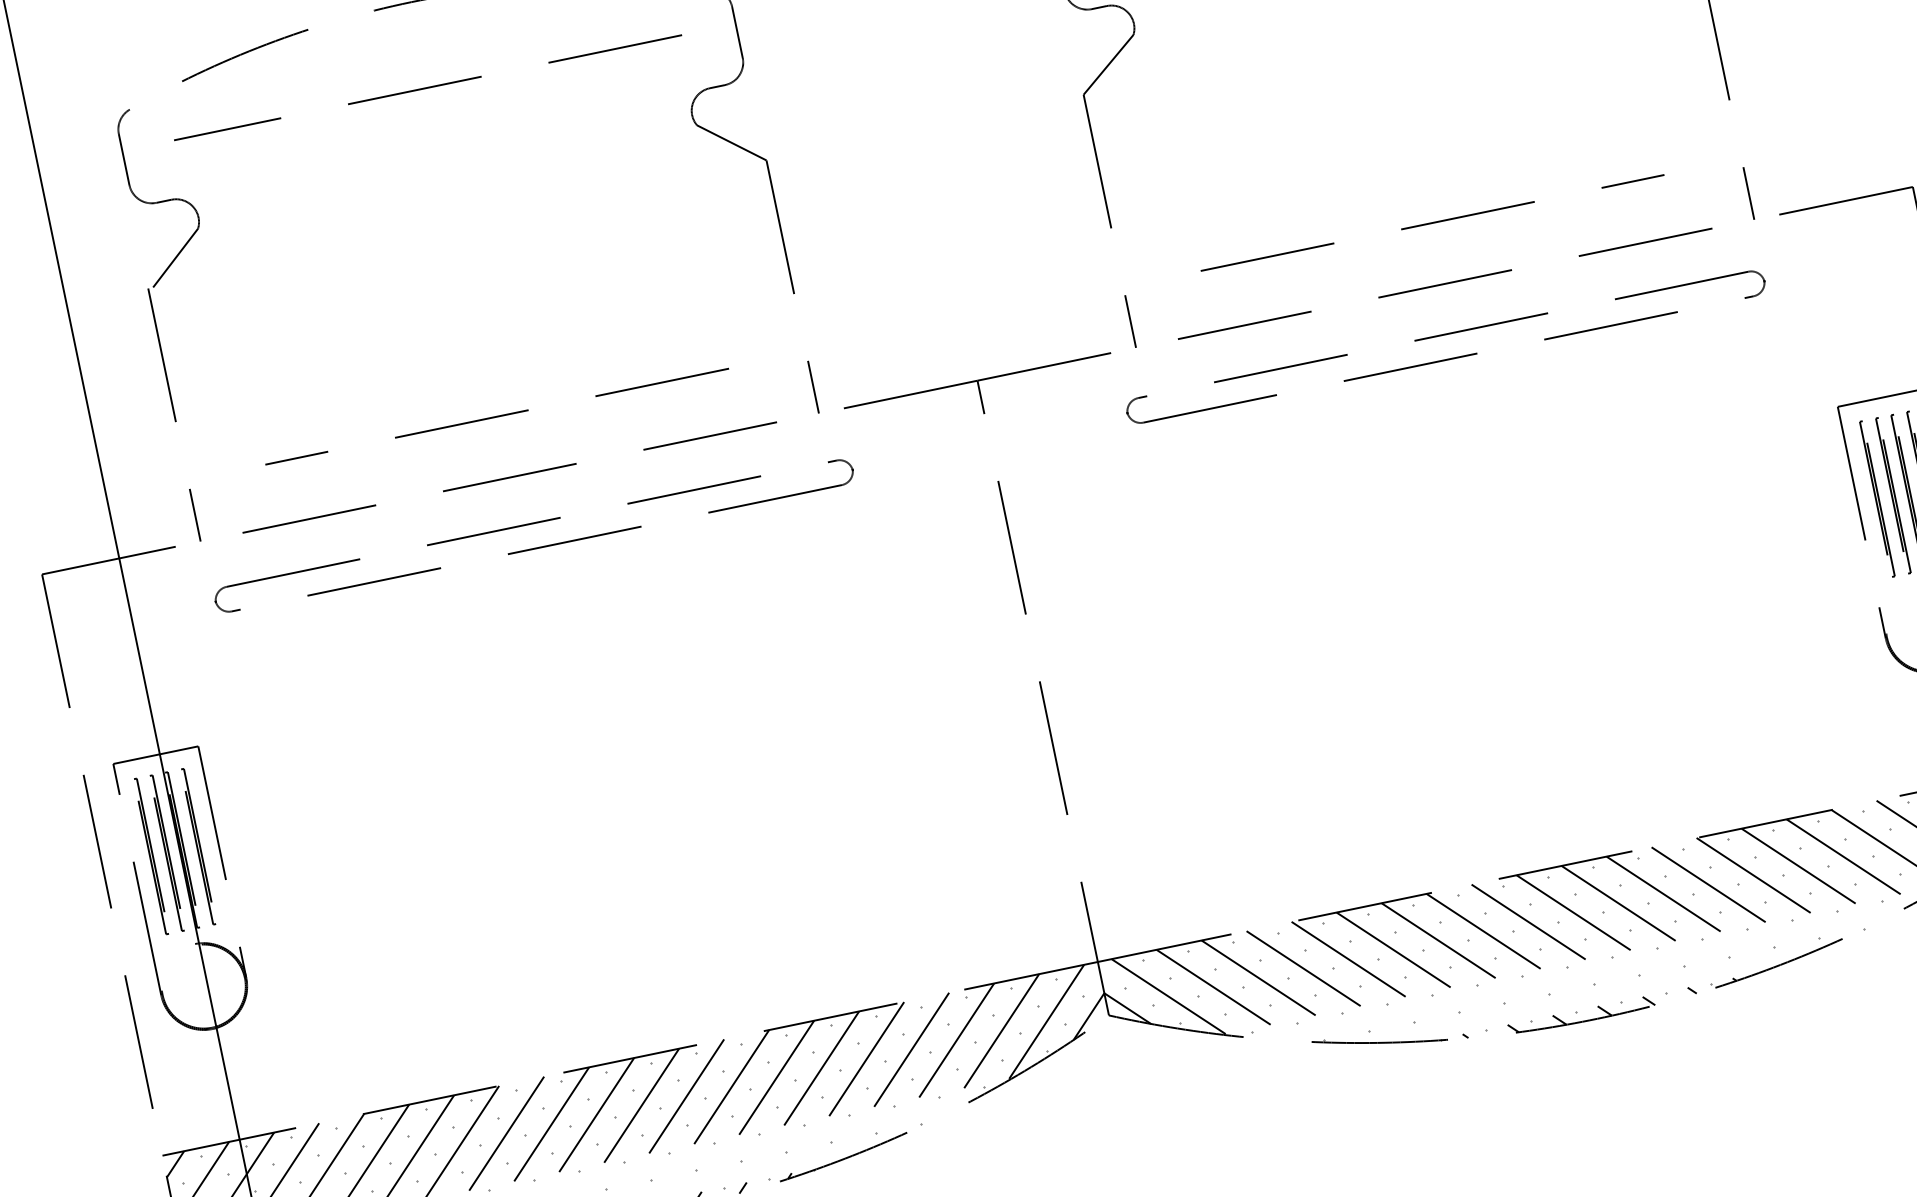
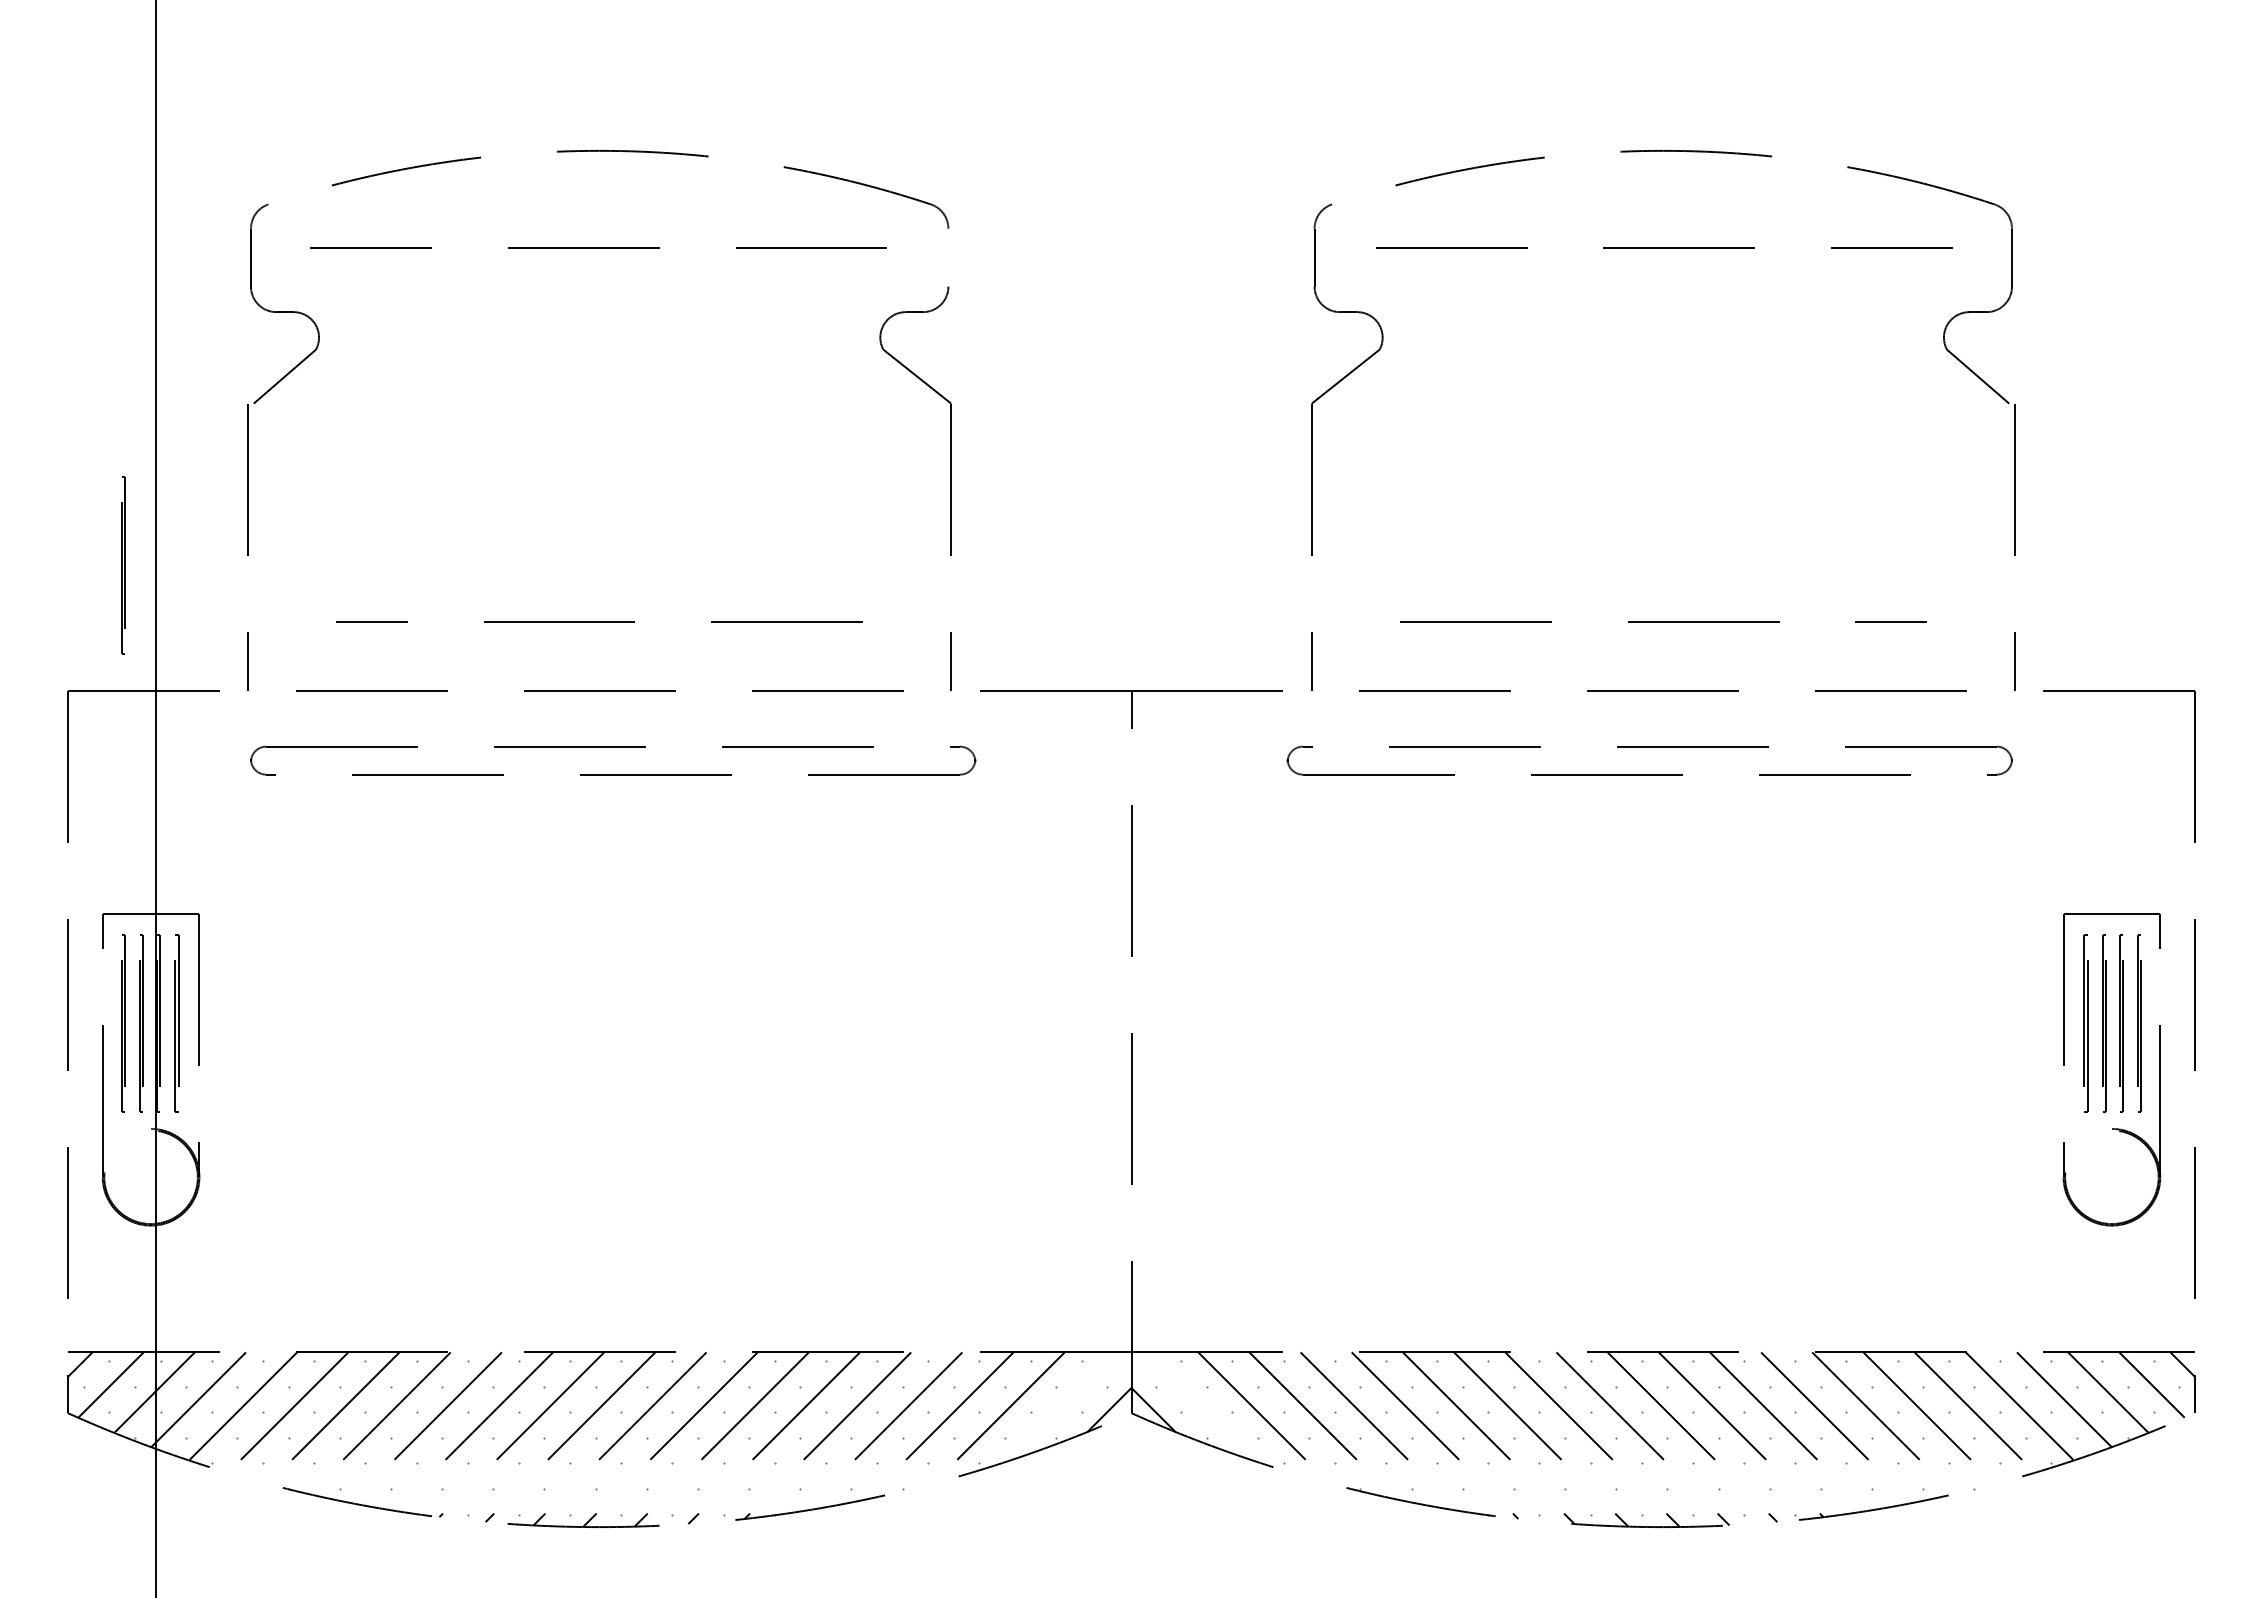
line: (737, 32) -> (948, 257), removed
part: (68, 453) -> (123, 565), added
line: (1169, 996) -> (1201, 1406), removed
line: (1045, 1022) -> (1060, 1406), removed

